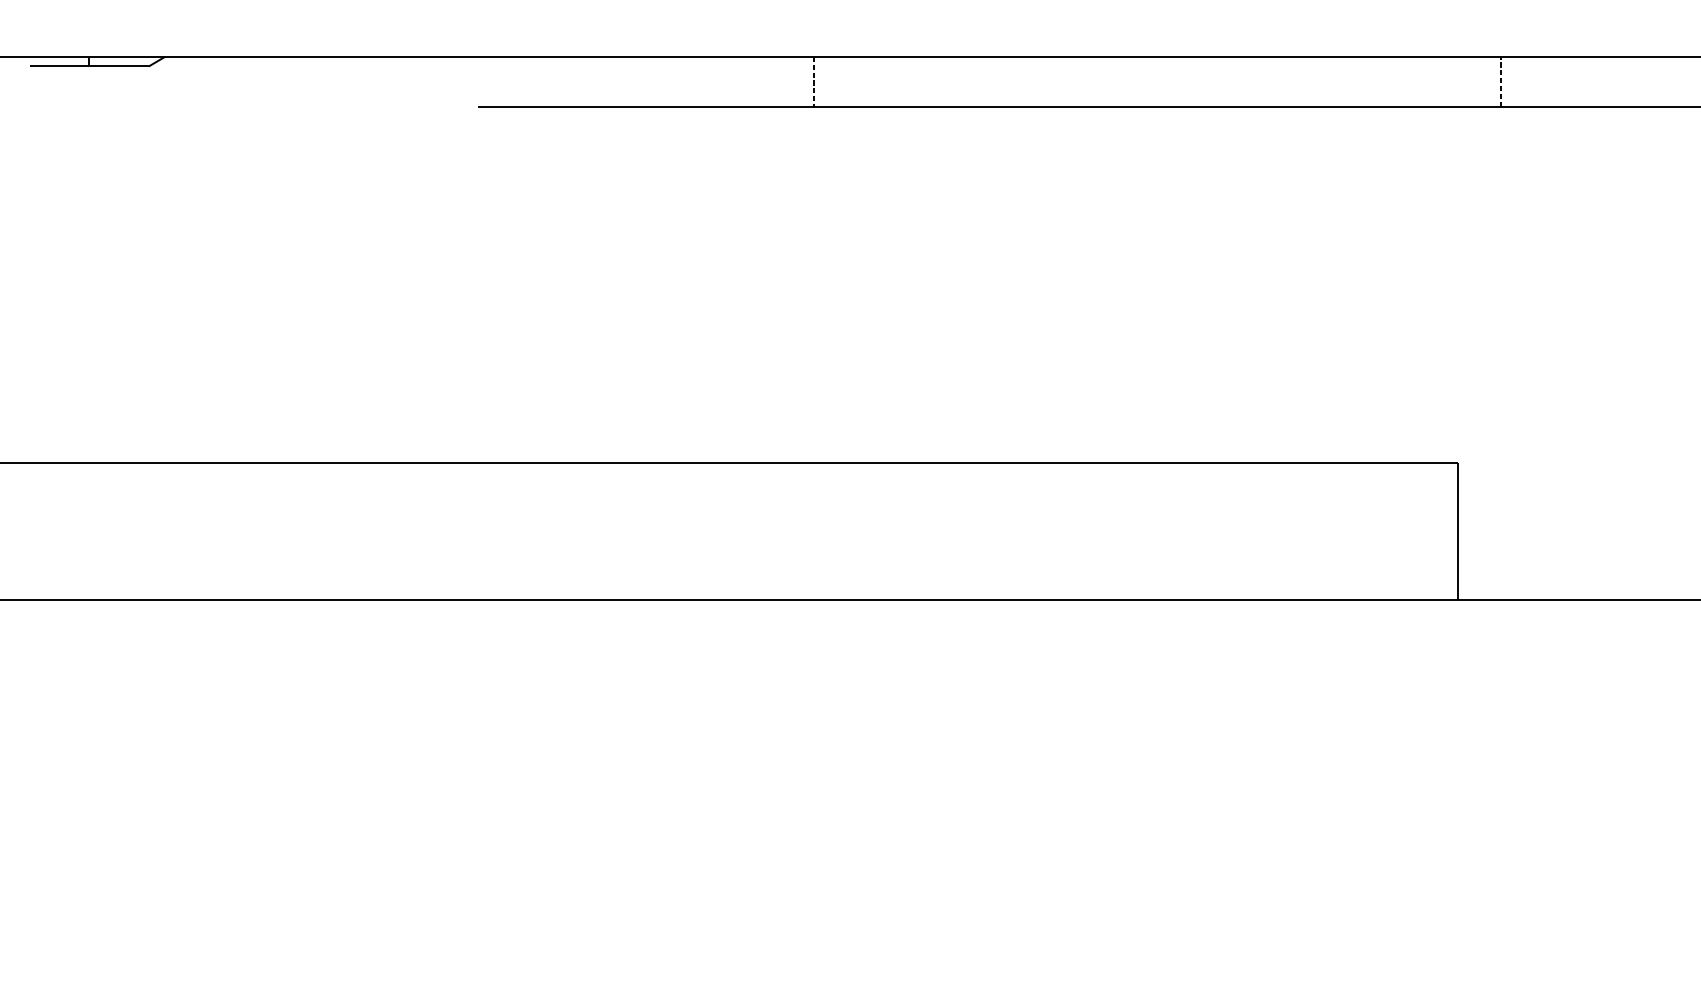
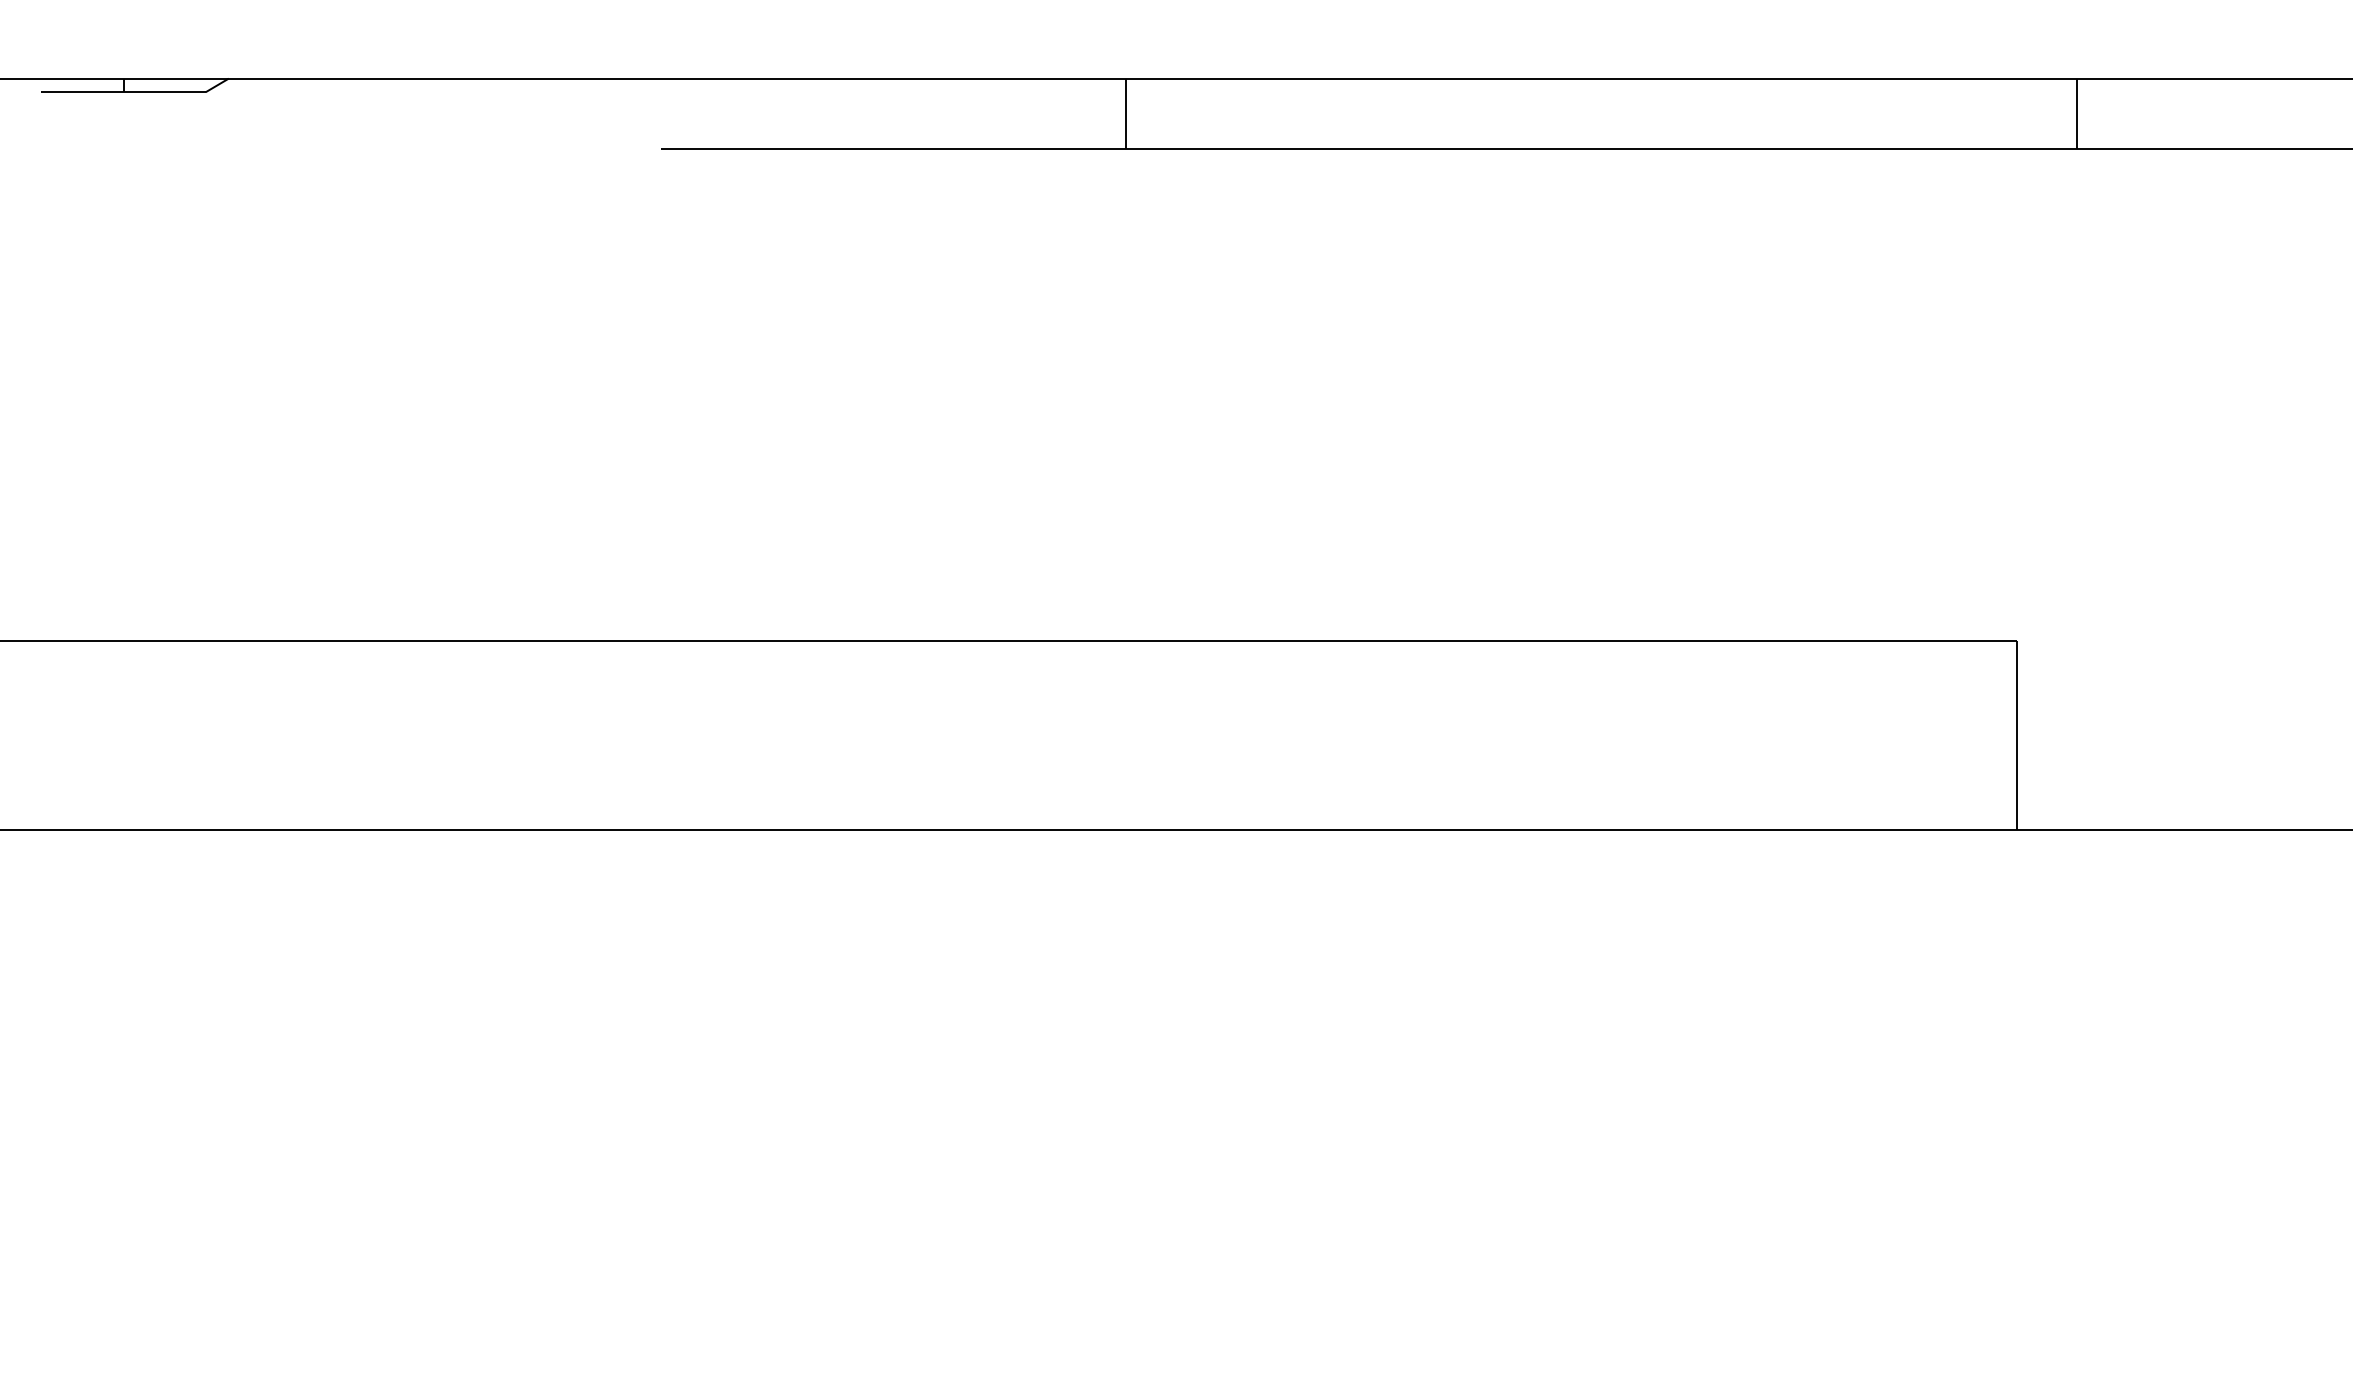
line: (1501, 81) -> (2076, 113), dashed -> solid
line: (813, 82) -> (1125, 114), dashed -> solid

